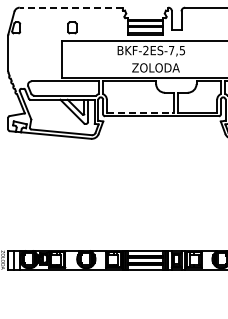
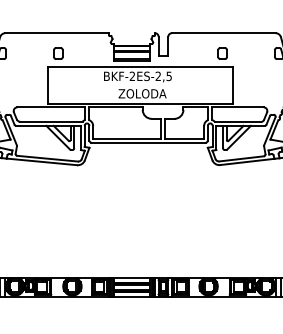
line: (71, 8) -> (57, 33), dashed -> solid
text: (170, 49) -> (157, 75), BKF-2ES-7,5 -> BKF-2ES-2,5
line: (141, 112) -> (127, 138), dashed -> solid

